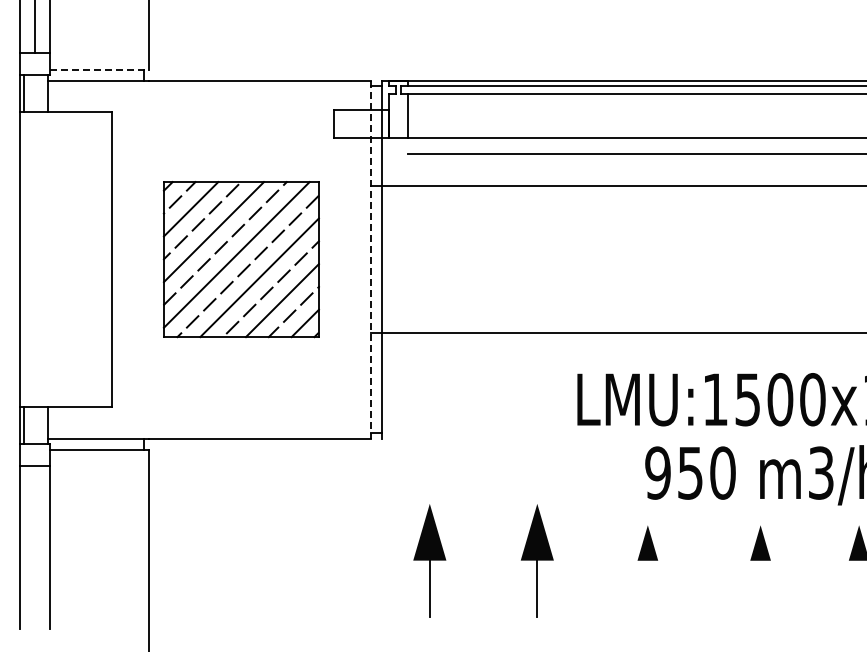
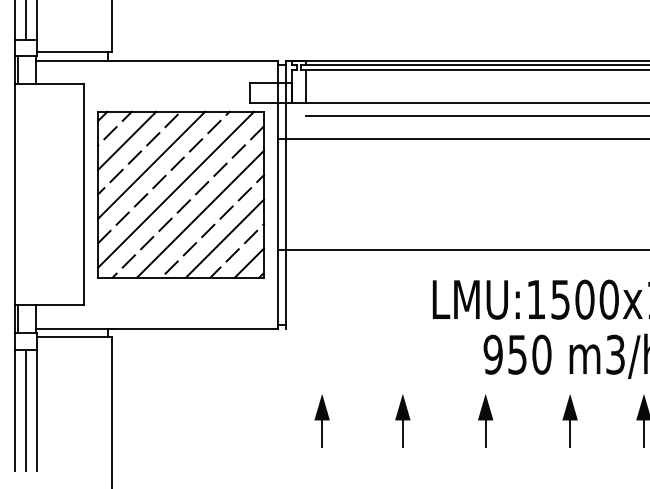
line: (99, 69) -> (74, 52), dashed -> solid
part: (241, 259) -> (181, 194), size x1.43
line: (370, 259) -> (277, 194), dashed -> solid
line: (34, 547) -> (25, 410), added
part: (429, 560) -> (322, 420), size x0.62
part: (537, 560) -> (402, 420), size x0.62
line: (647, 578) -> (485, 433), added
line: (760, 578) -> (570, 433), added
line: (859, 578) -> (644, 433), added

